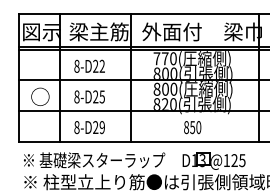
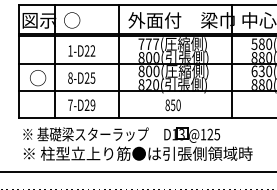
text: (99, 31) -> (90, 20), 梁主筋 -> ○
text: (173, 59) -> (156, 44), 770( -> 777(
text: (76, 65) -> (70, 50), 8-D22 -> 1-D22
text: (76, 127) -> (70, 105), 8-D29 -> 7-D29

